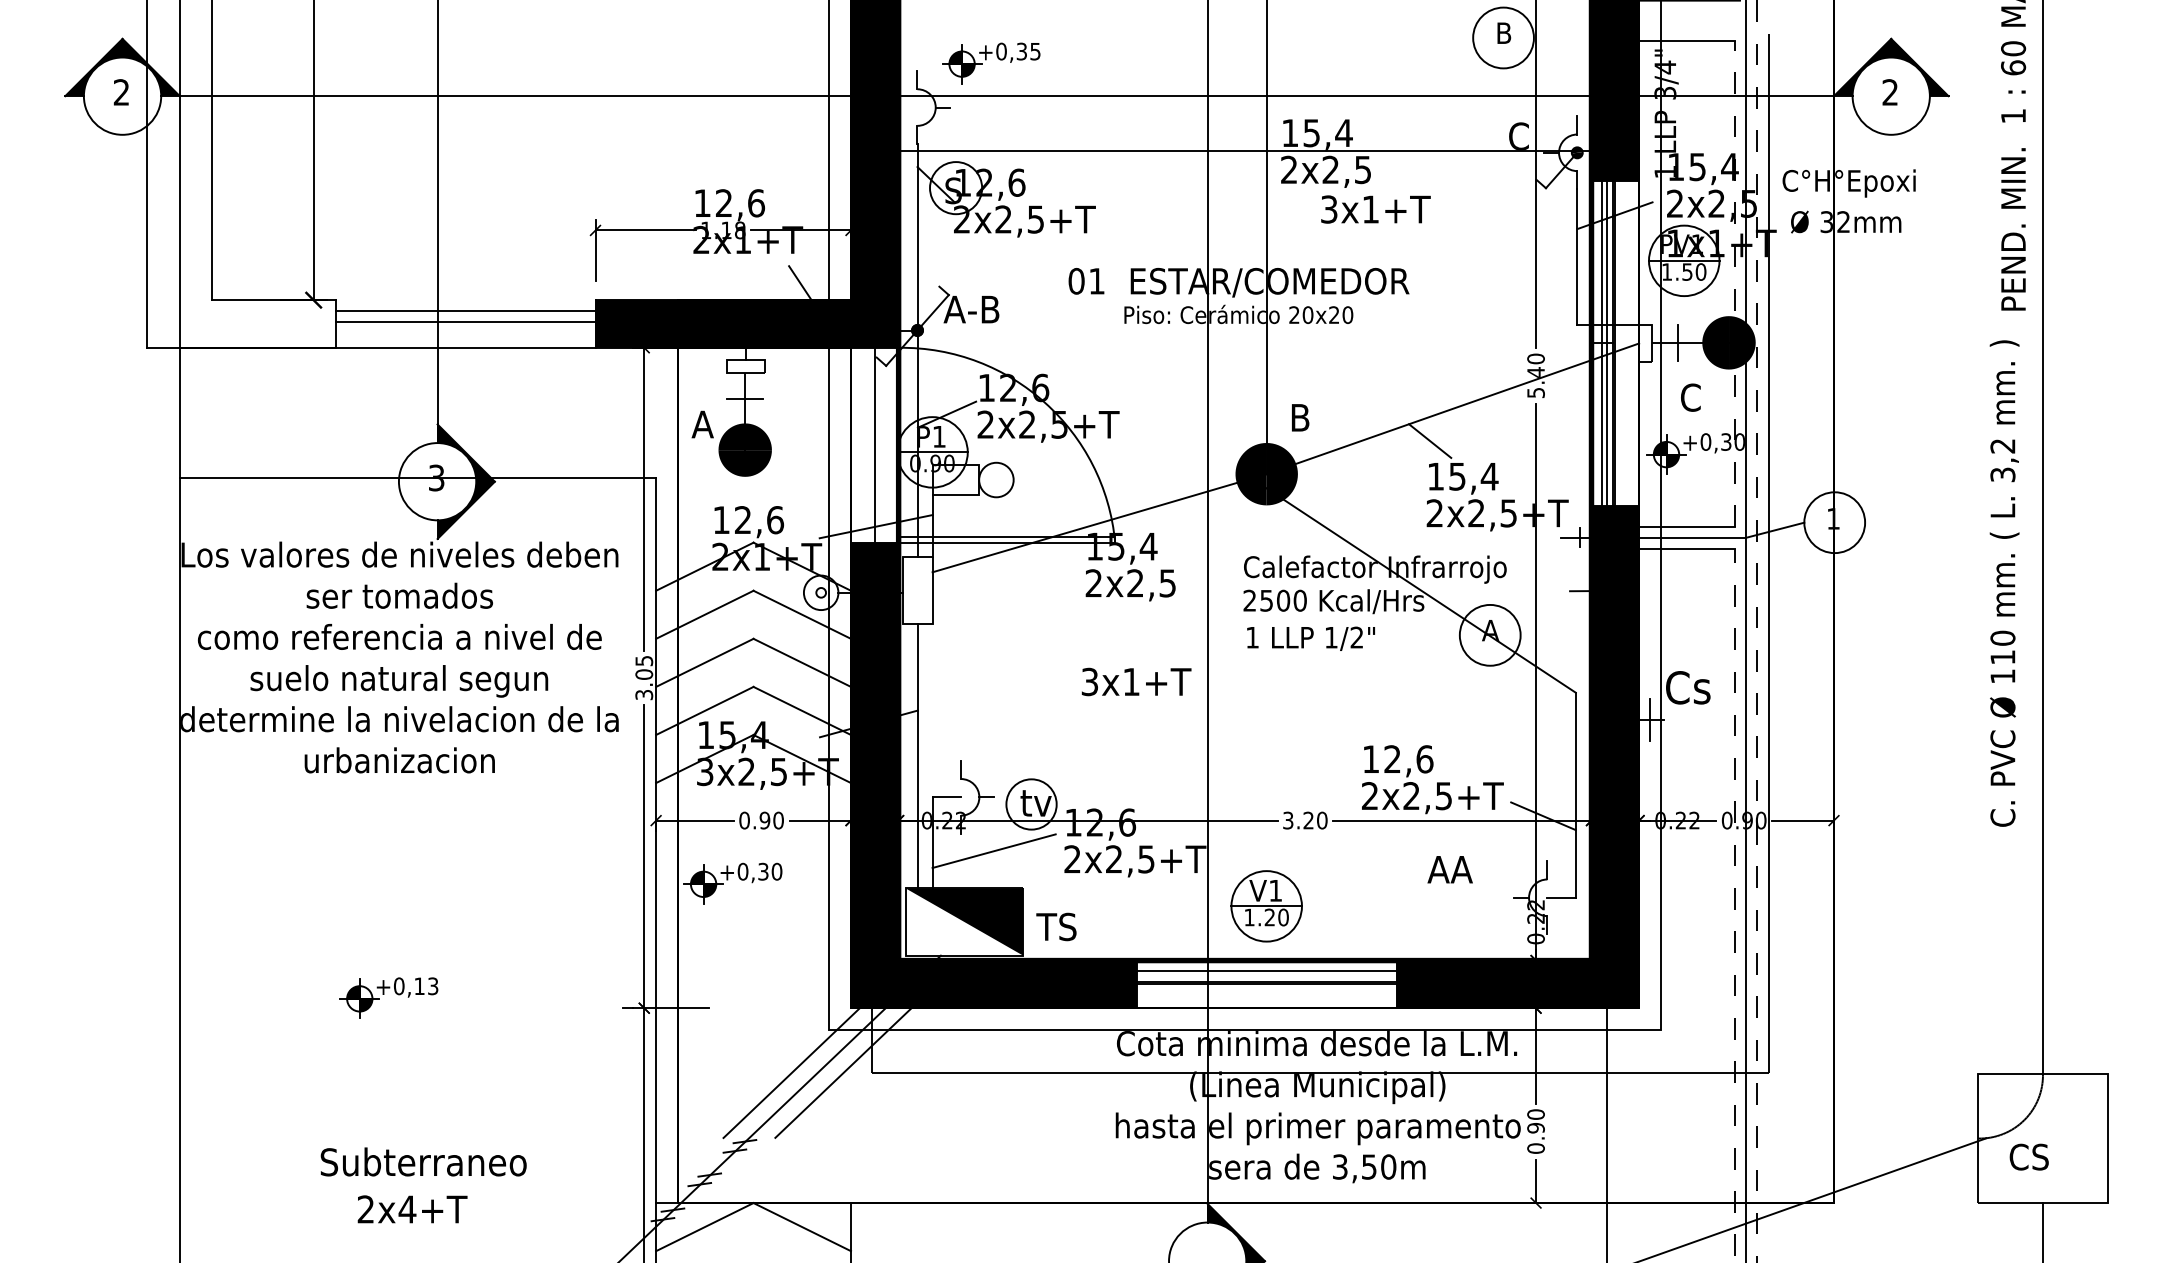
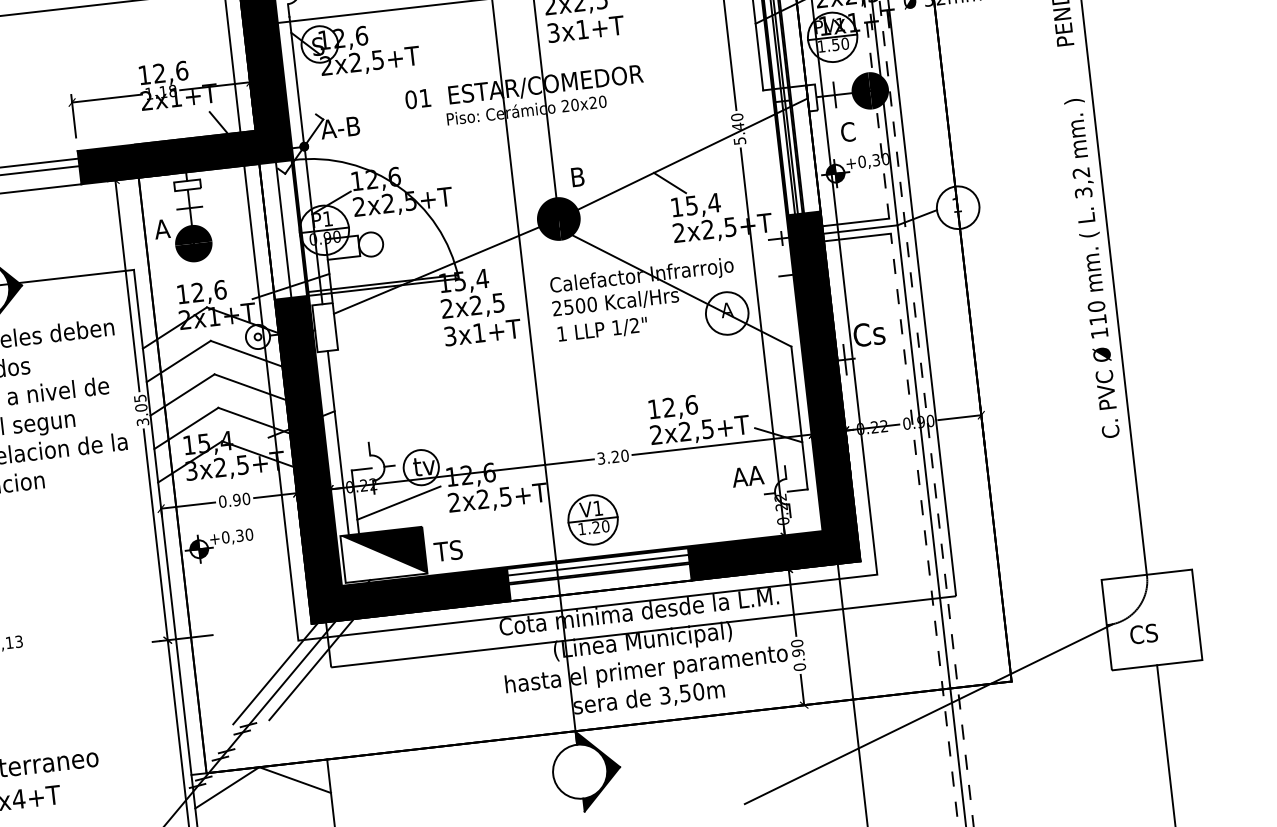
text: (1375, 209) -> (585, 29), moved
text: (2004, 583) -> (1093, 268), moved
text: (1136, 681) -> (482, 332), moved
text: (1449, 869) -> (747, 476), moved

